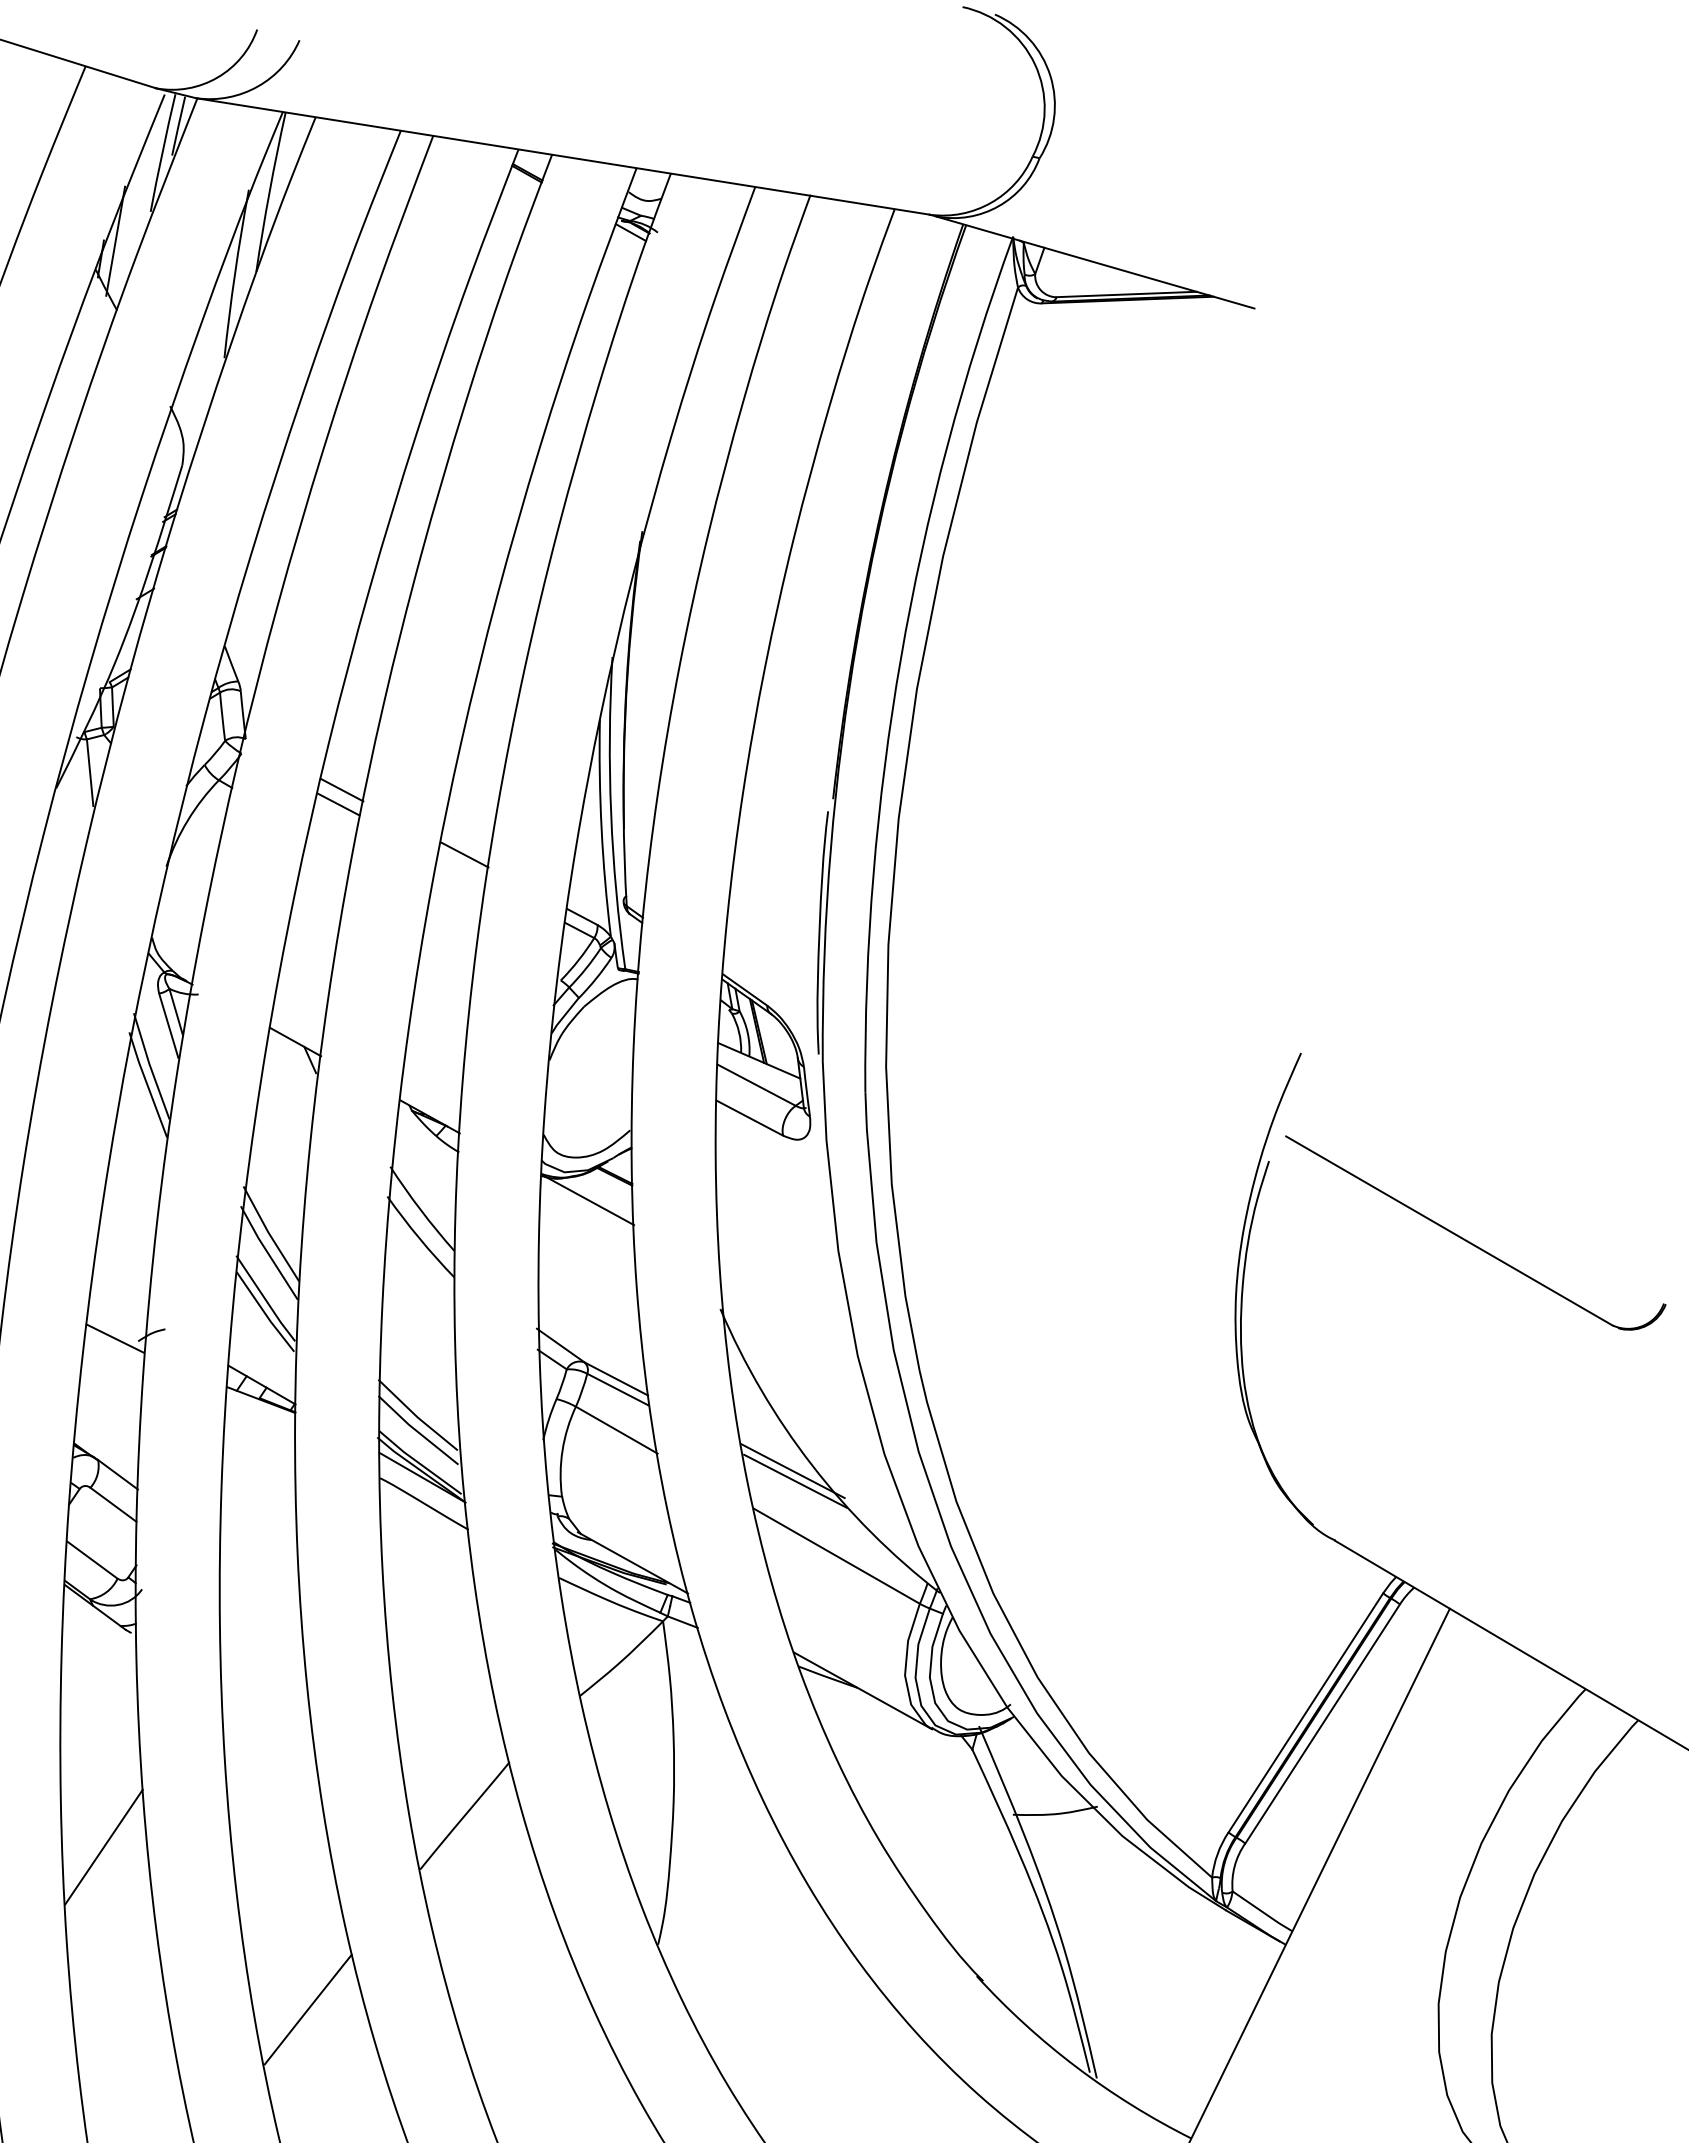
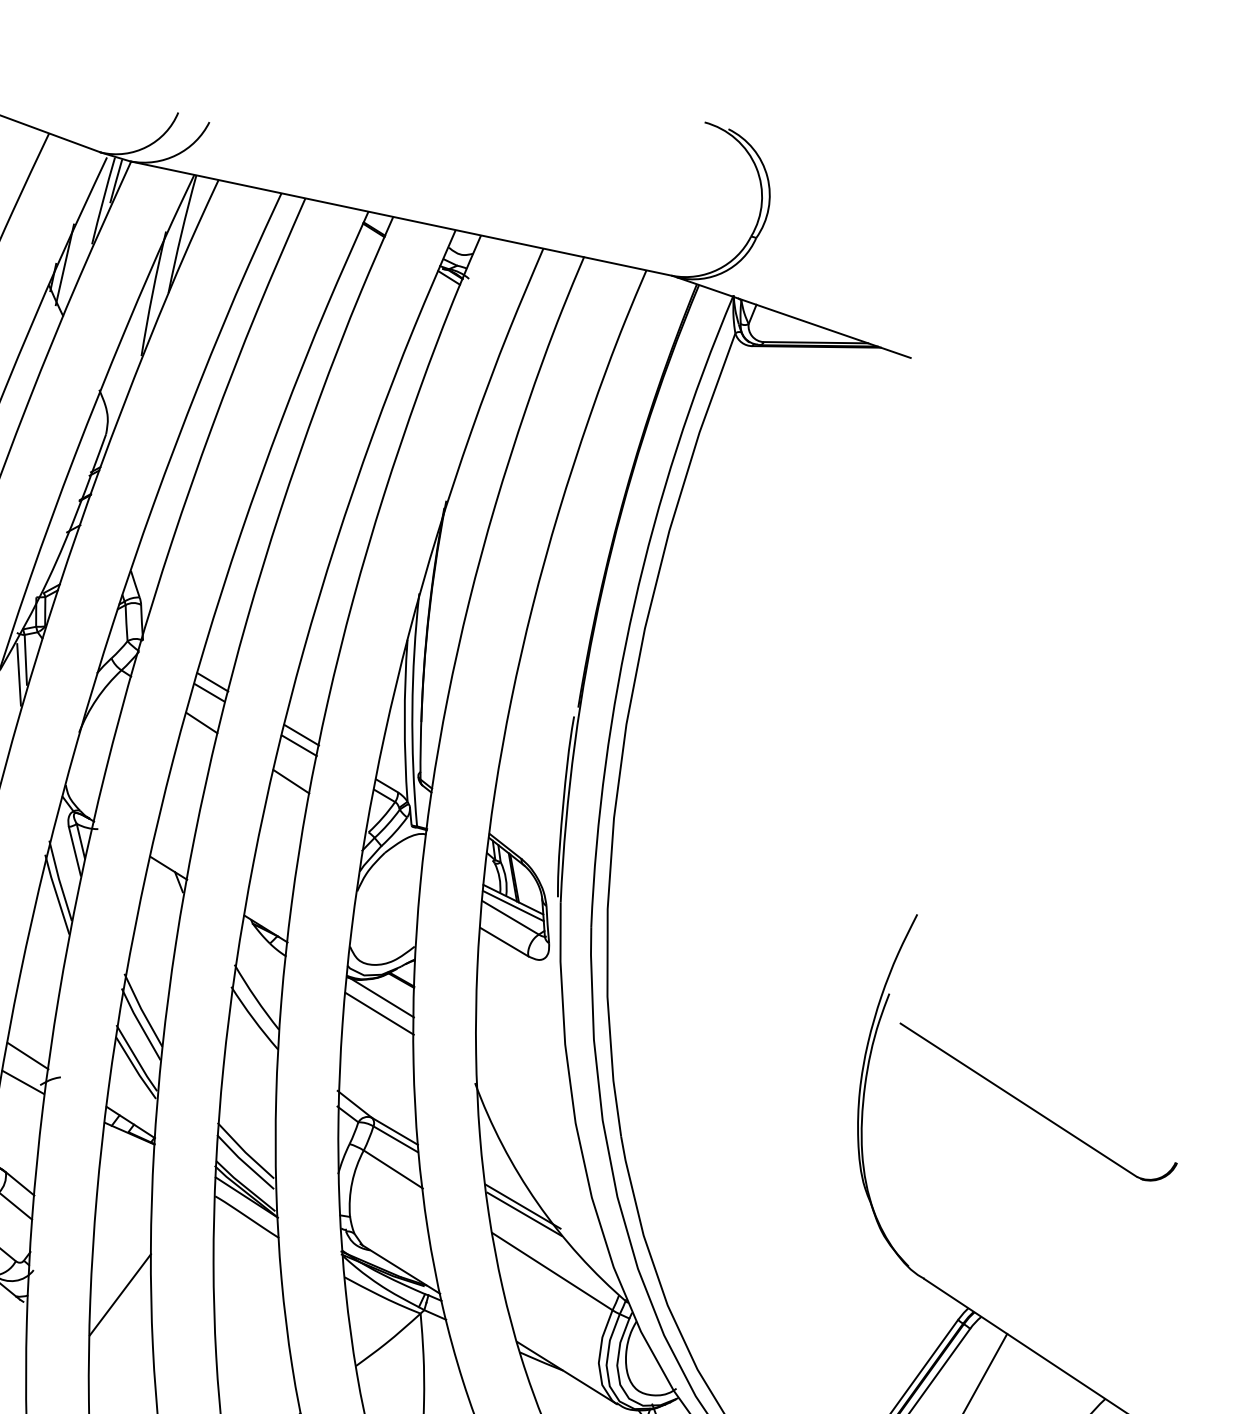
line: (81, 793) -> (18, 674), added
line: (329, 845) -> (201, 723), added
line: (461, 868) -> (298, 745), added
line: (453, 917) -> (291, 781), added
line: (759, 1069) -> (513, 906), added
line: (587, 1222) -> (379, 1013), added
part: (1468, 1240) -> (1032, 1108), moved
line: (119, 1302) -> (27, 1055), added
line: (259, 1616) -> (120, 1294), added

